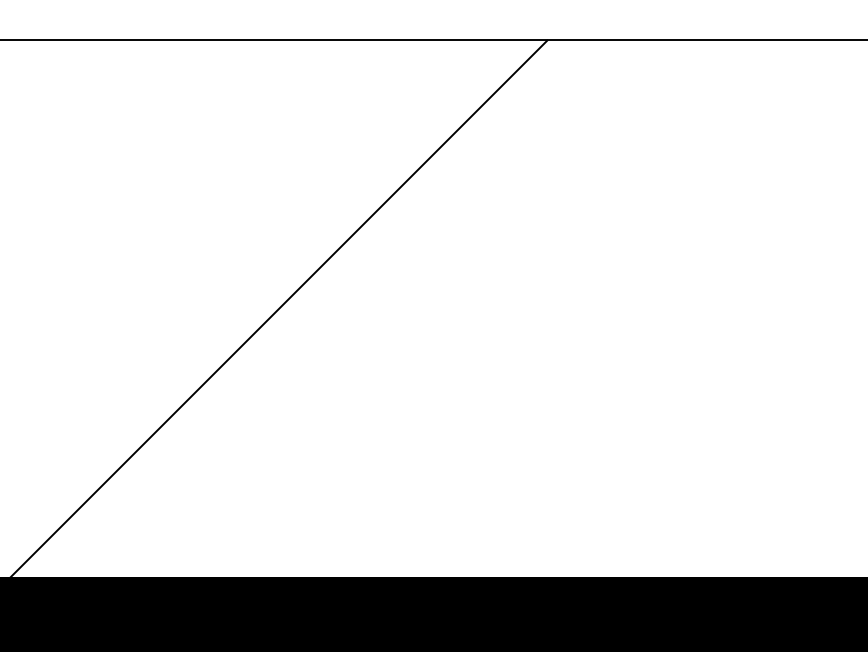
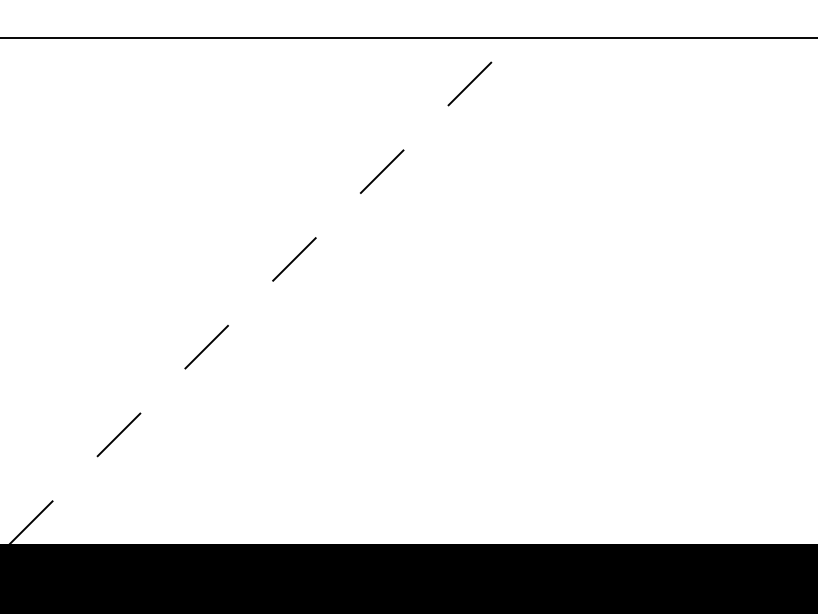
line: (279, 308) -> (263, 290), solid -> dashed

